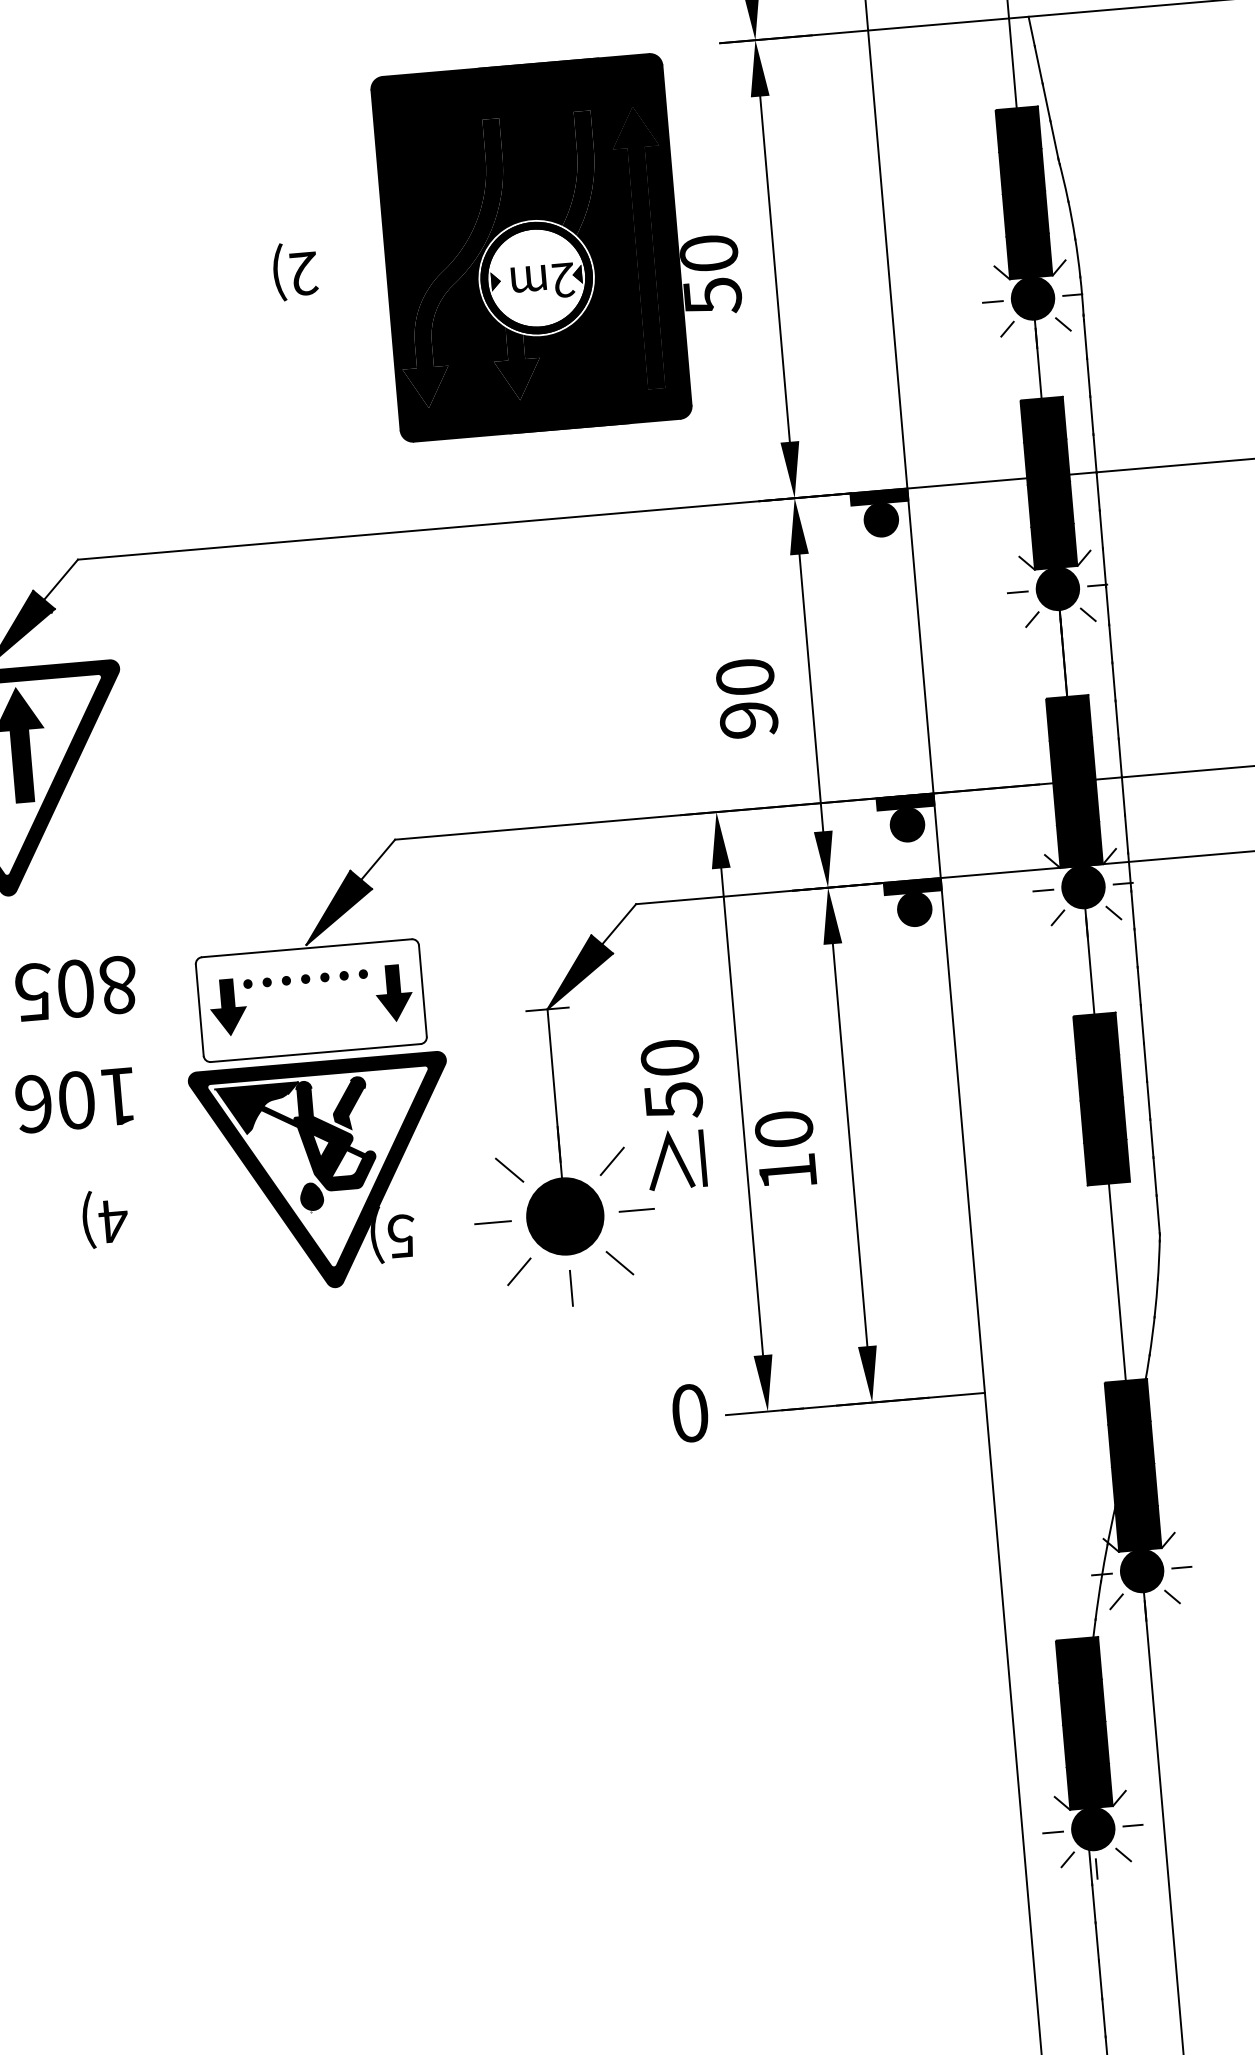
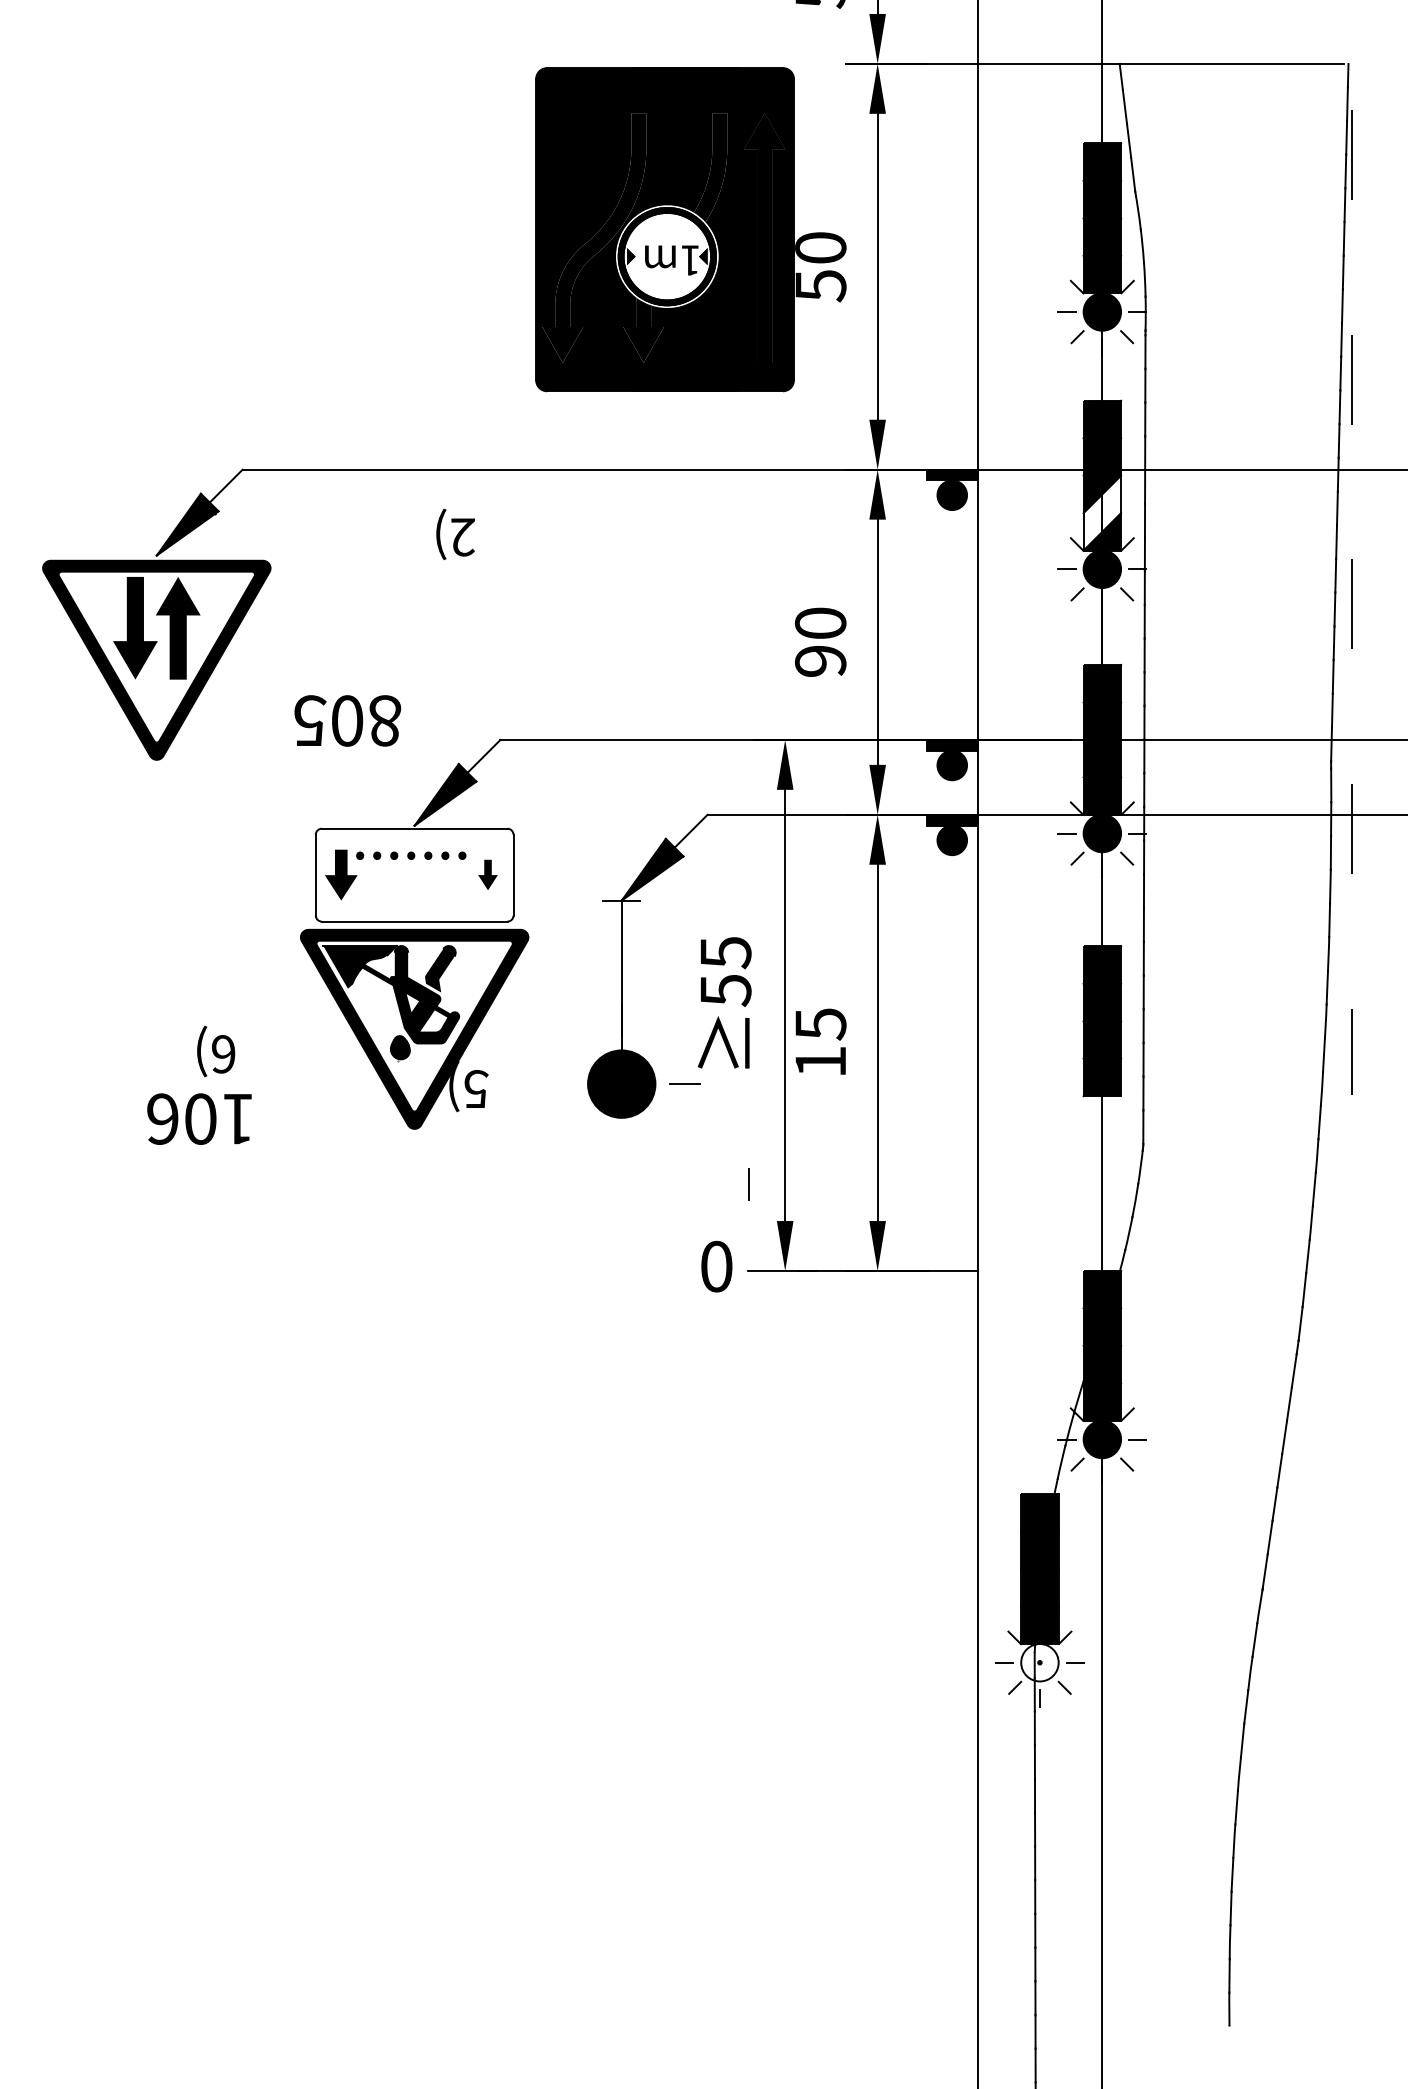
text: (295, 270) -> (455, 533), moved
text: (563, 280) -> (690, 260), 2m -> 1m
fill: (1052, 524) -> (1102, 512), removed
text: (75, 988) -> (347, 720), moved
part: (393, 992) -> (487, 874), size x0.6
text: (669, 1058) -> (725, 953), 50 -> 55
text: (75, 1099) -> (199, 1118), moved
text: (783, 1129) -> (820, 1024), 10 -> 15
line: (612, 1161) -> (667, 1039), removed
line: (509, 1170) -> (576, 1039), removed
text: (112, 1221) -> (223, 1054), 4) -> 6)
line: (492, 1223) -> (557, 1084), removed
line: (620, 1263) -> (666, 1129), removed
line: (518, 1272) -> (576, 1129), removed
line: (571, 1288) -> (748, 1184), moved
fill: (1092, 1828) -> (1039, 1662), removed

